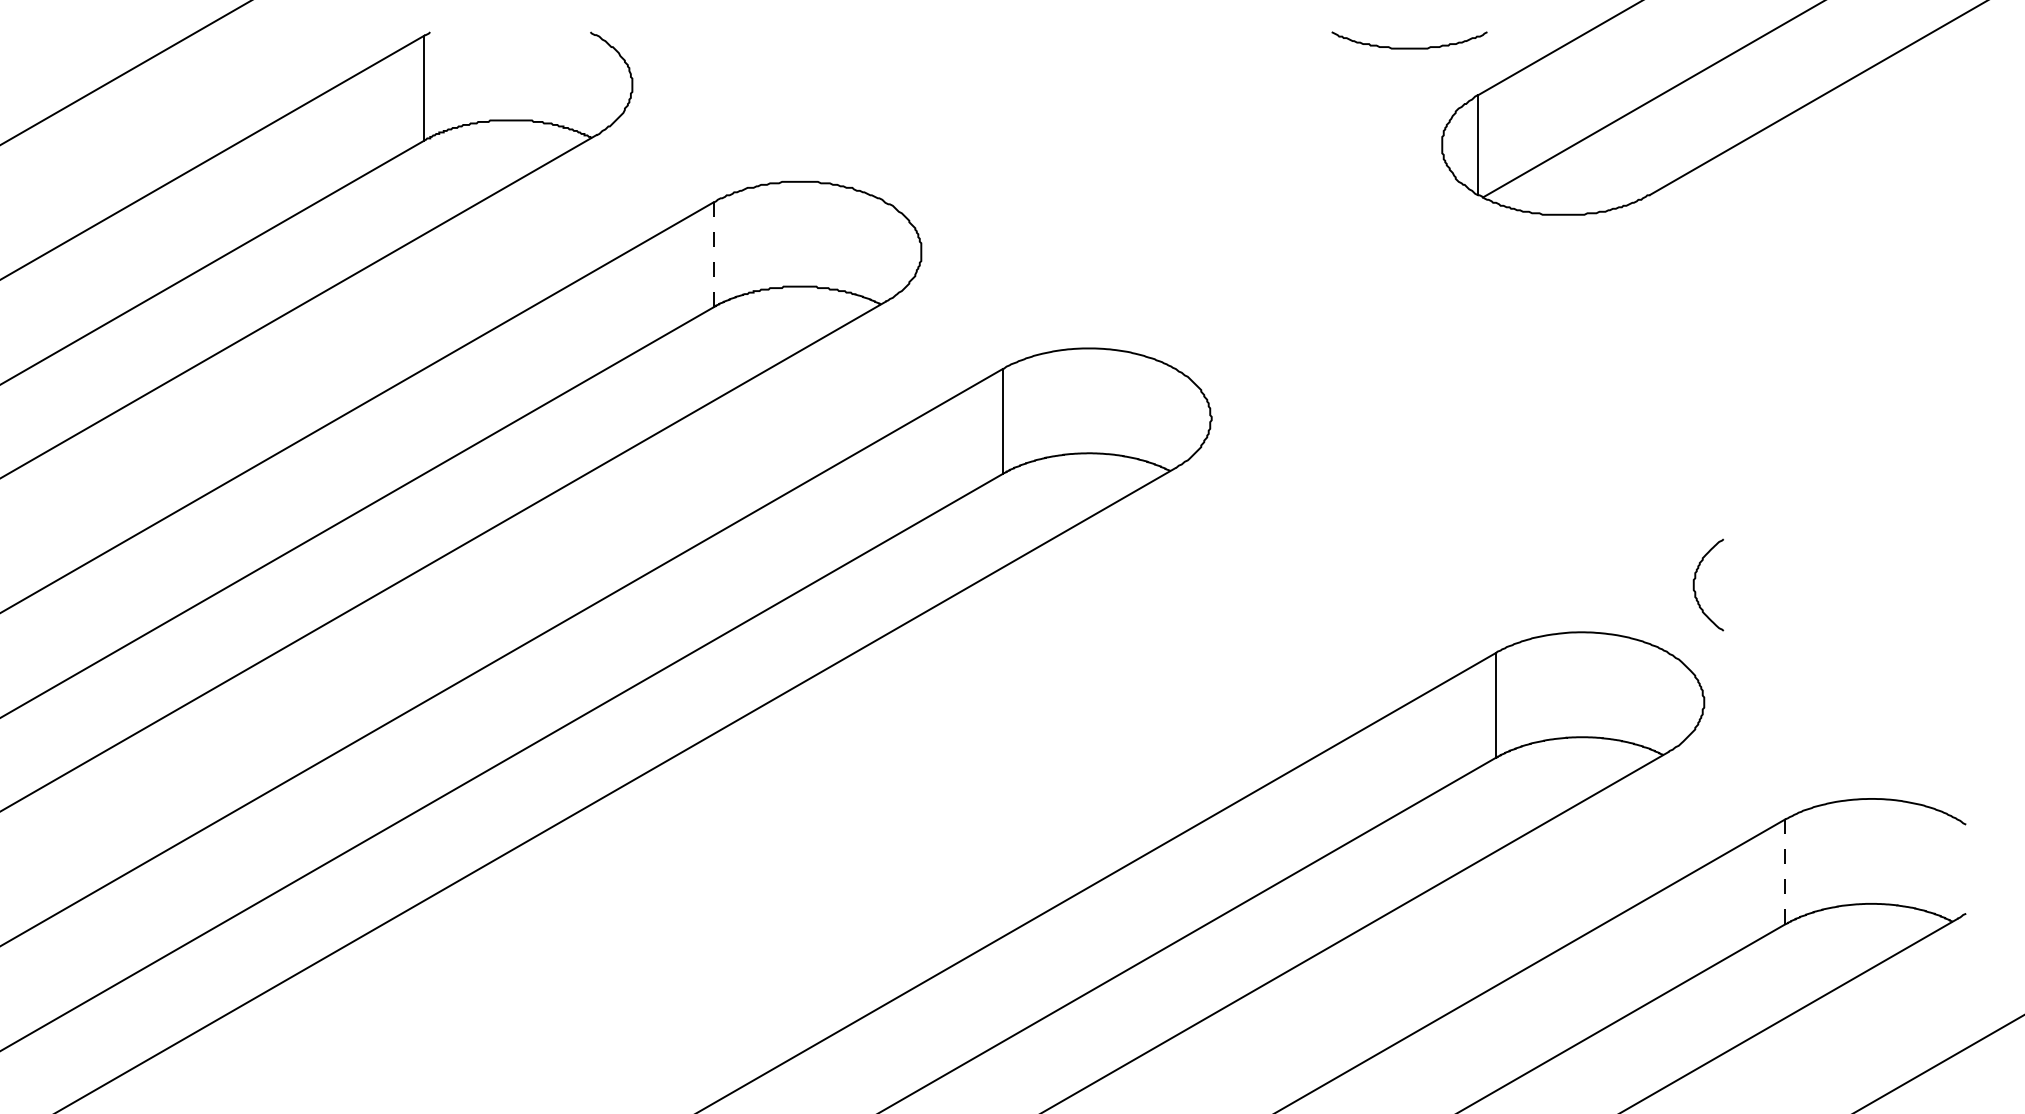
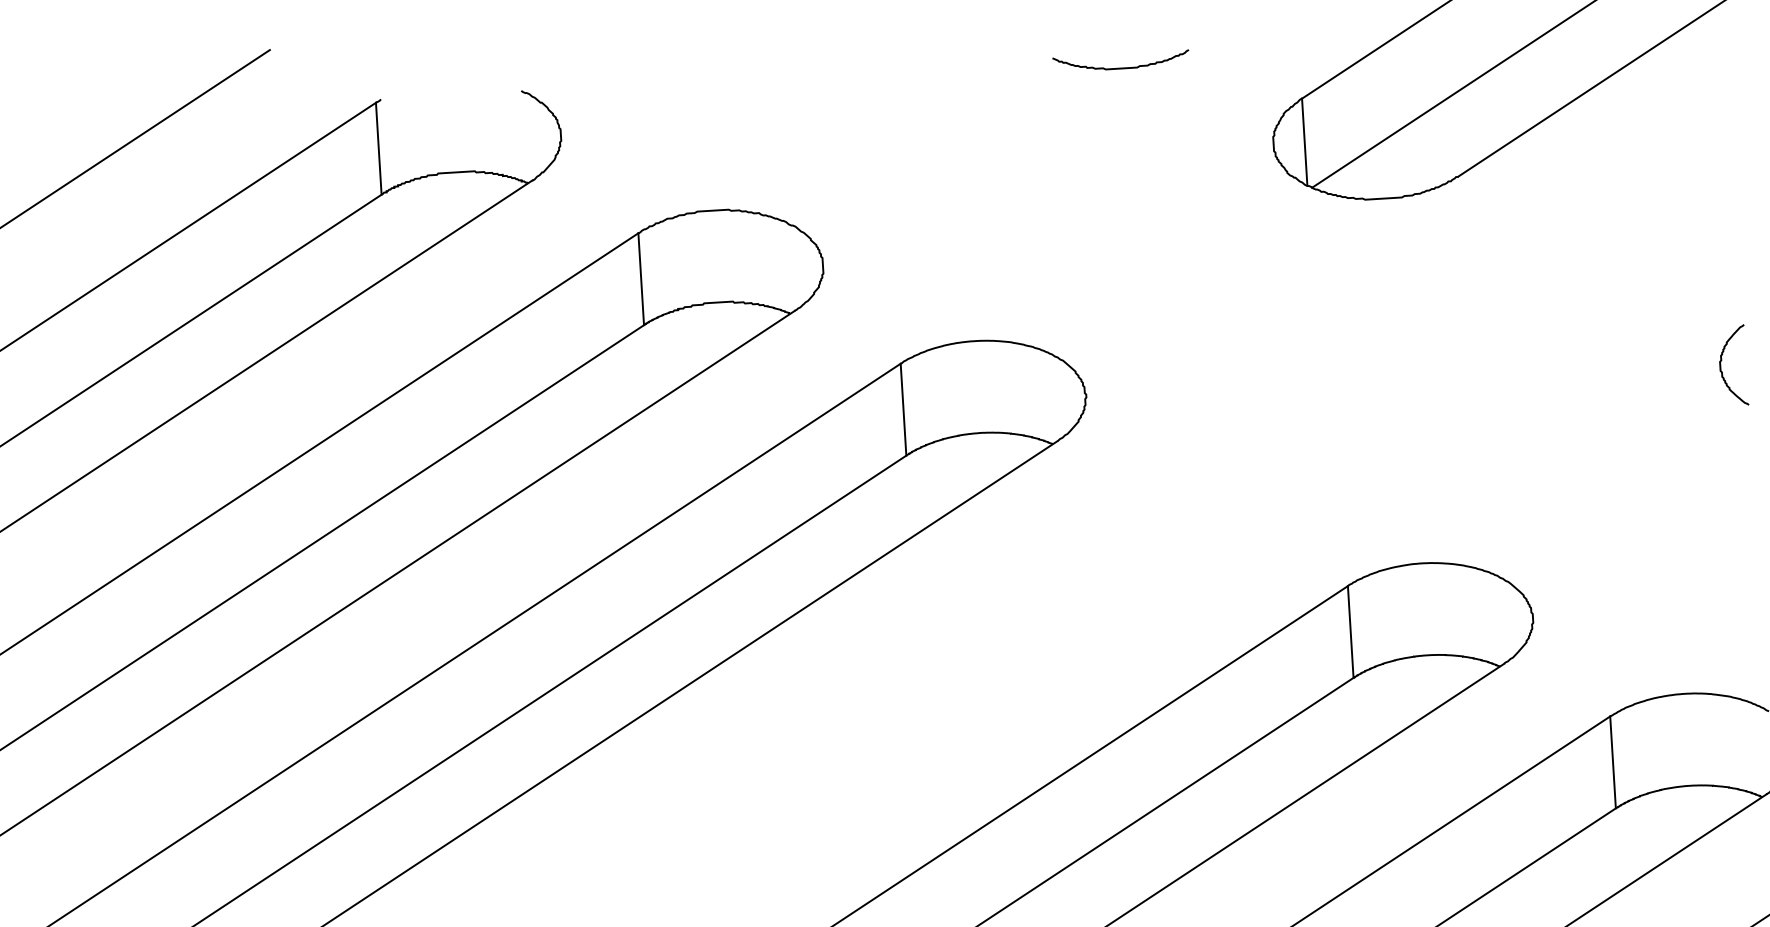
curve: (1409, 47) -> (1121, 67), moved
line: (713, 255) -> (641, 279), dashed -> solid
curve: (1696, 578) -> (1722, 360), moved
line: (1785, 872) -> (1613, 762), dashed -> solid

